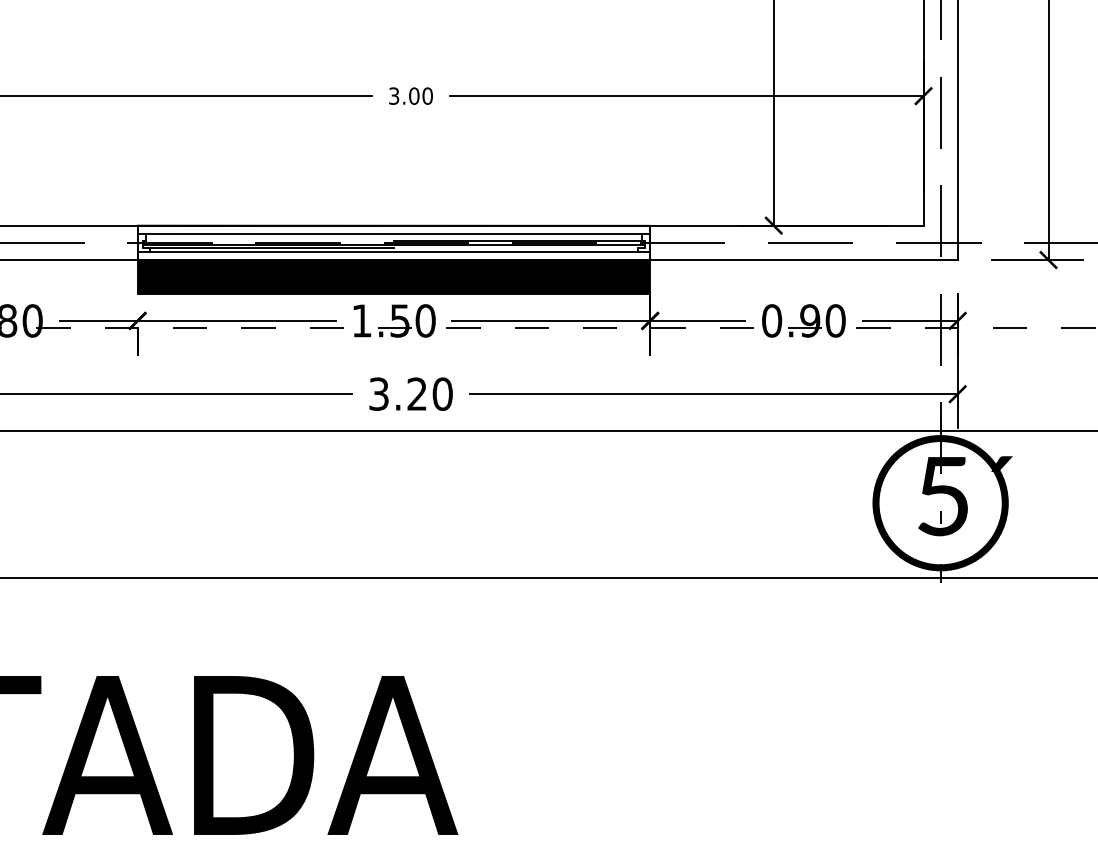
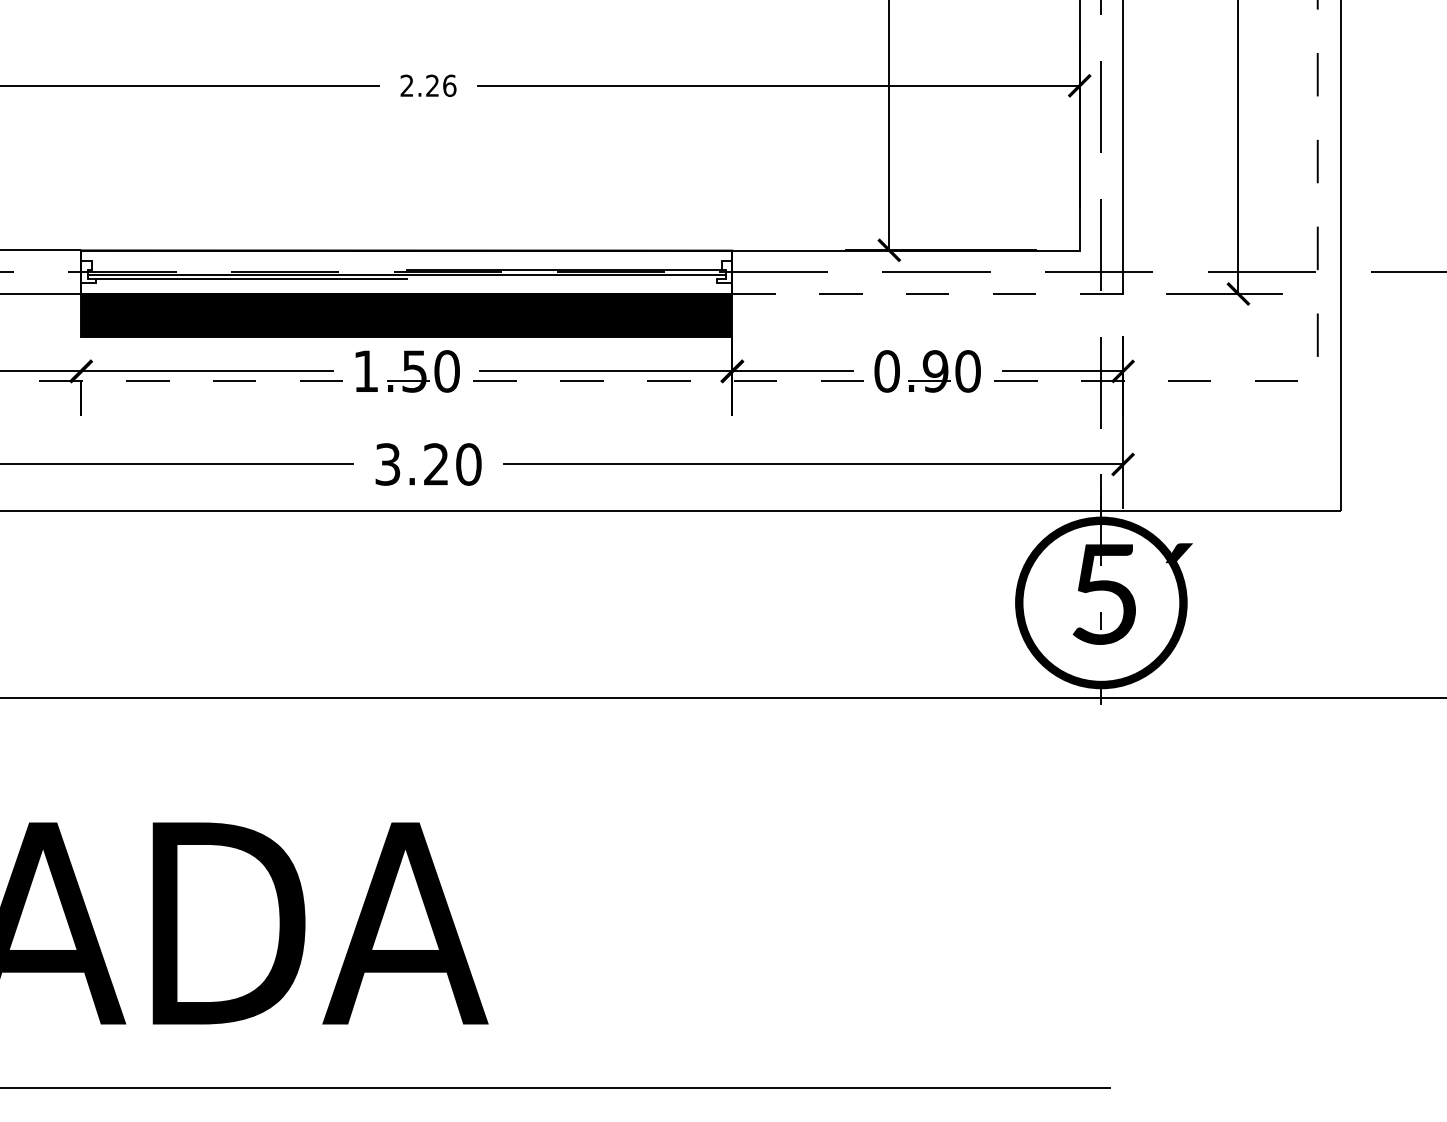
text: (411, 95) -> (428, 85), 3.00 -> 2.26
line: (393, 234) -> (406, 261), removed
line: (393, 251) -> (406, 283), removed
line: (803, 260) -> (927, 294), solid -> dashed

